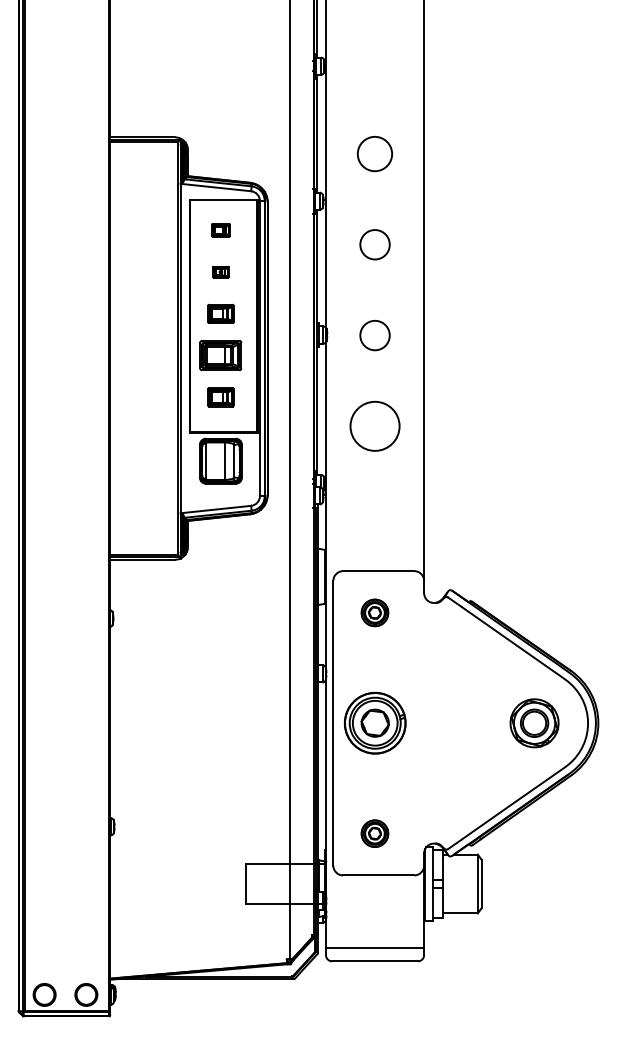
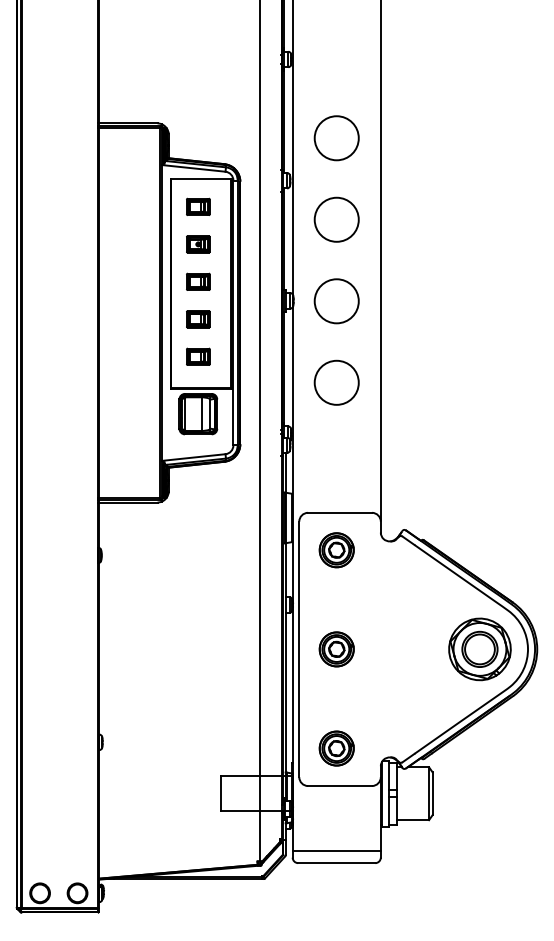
circle: (374, 154) -> (336, 138), size x1.43
part: (221, 229) -> (198, 206), size x1.43
circle: (374, 244) -> (336, 219), size x1.67
part: (221, 272) -> (198, 244), size x1.67
circle: (374, 335) -> (336, 301), size x1.67
part: (221, 355) -> (198, 319), size x0.62
part: (374, 613) -> (336, 550), size x1.43
part: (374, 723) -> (336, 649), size x0.62
part: (534, 723) -> (479, 649), size x1.43
part: (374, 833) -> (336, 748), size x1.43

